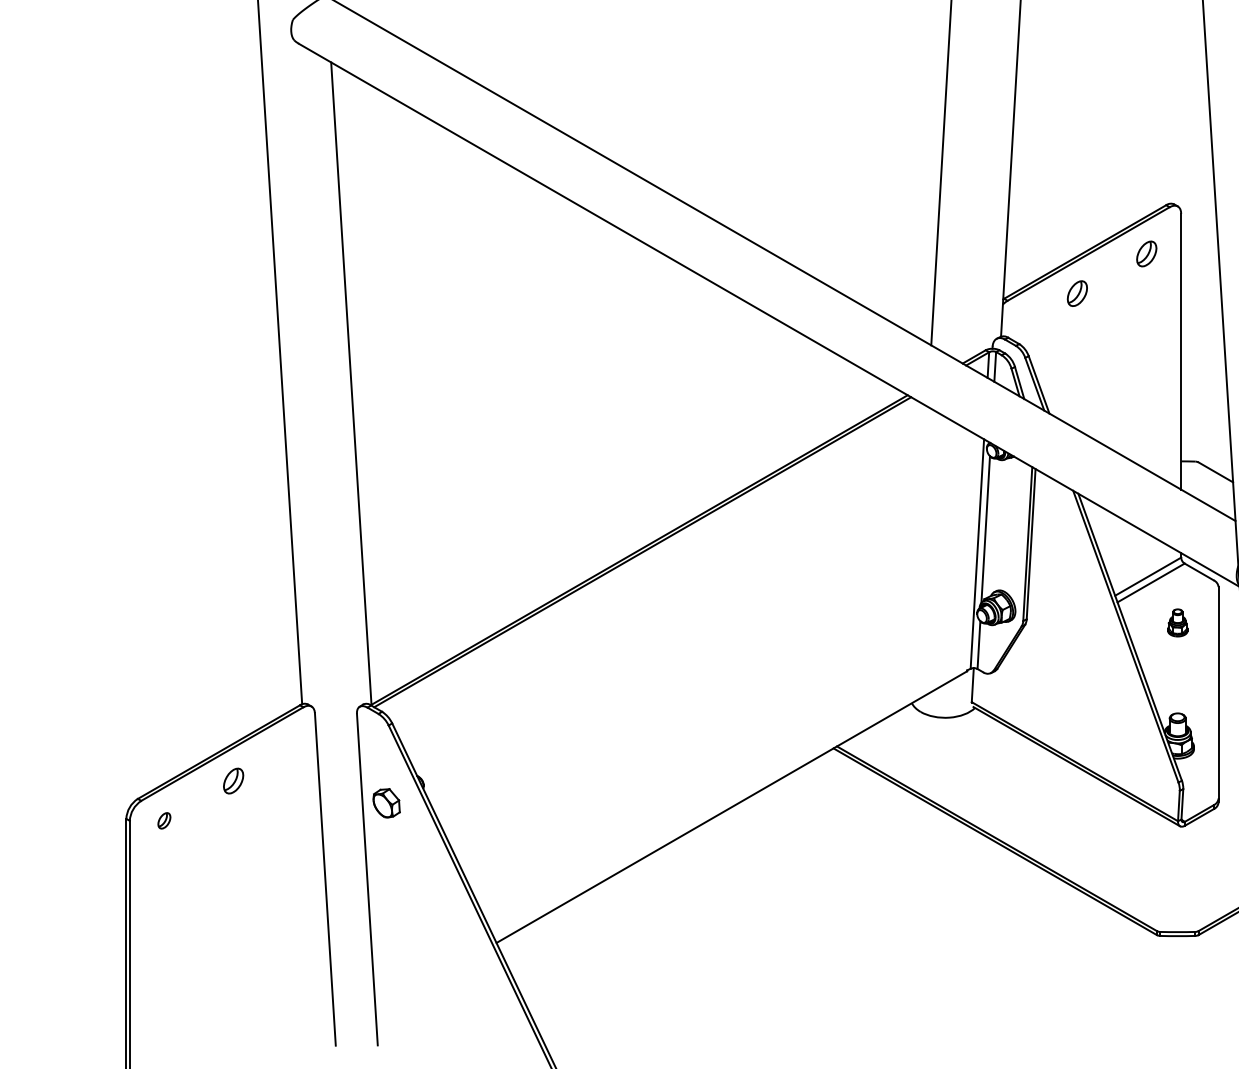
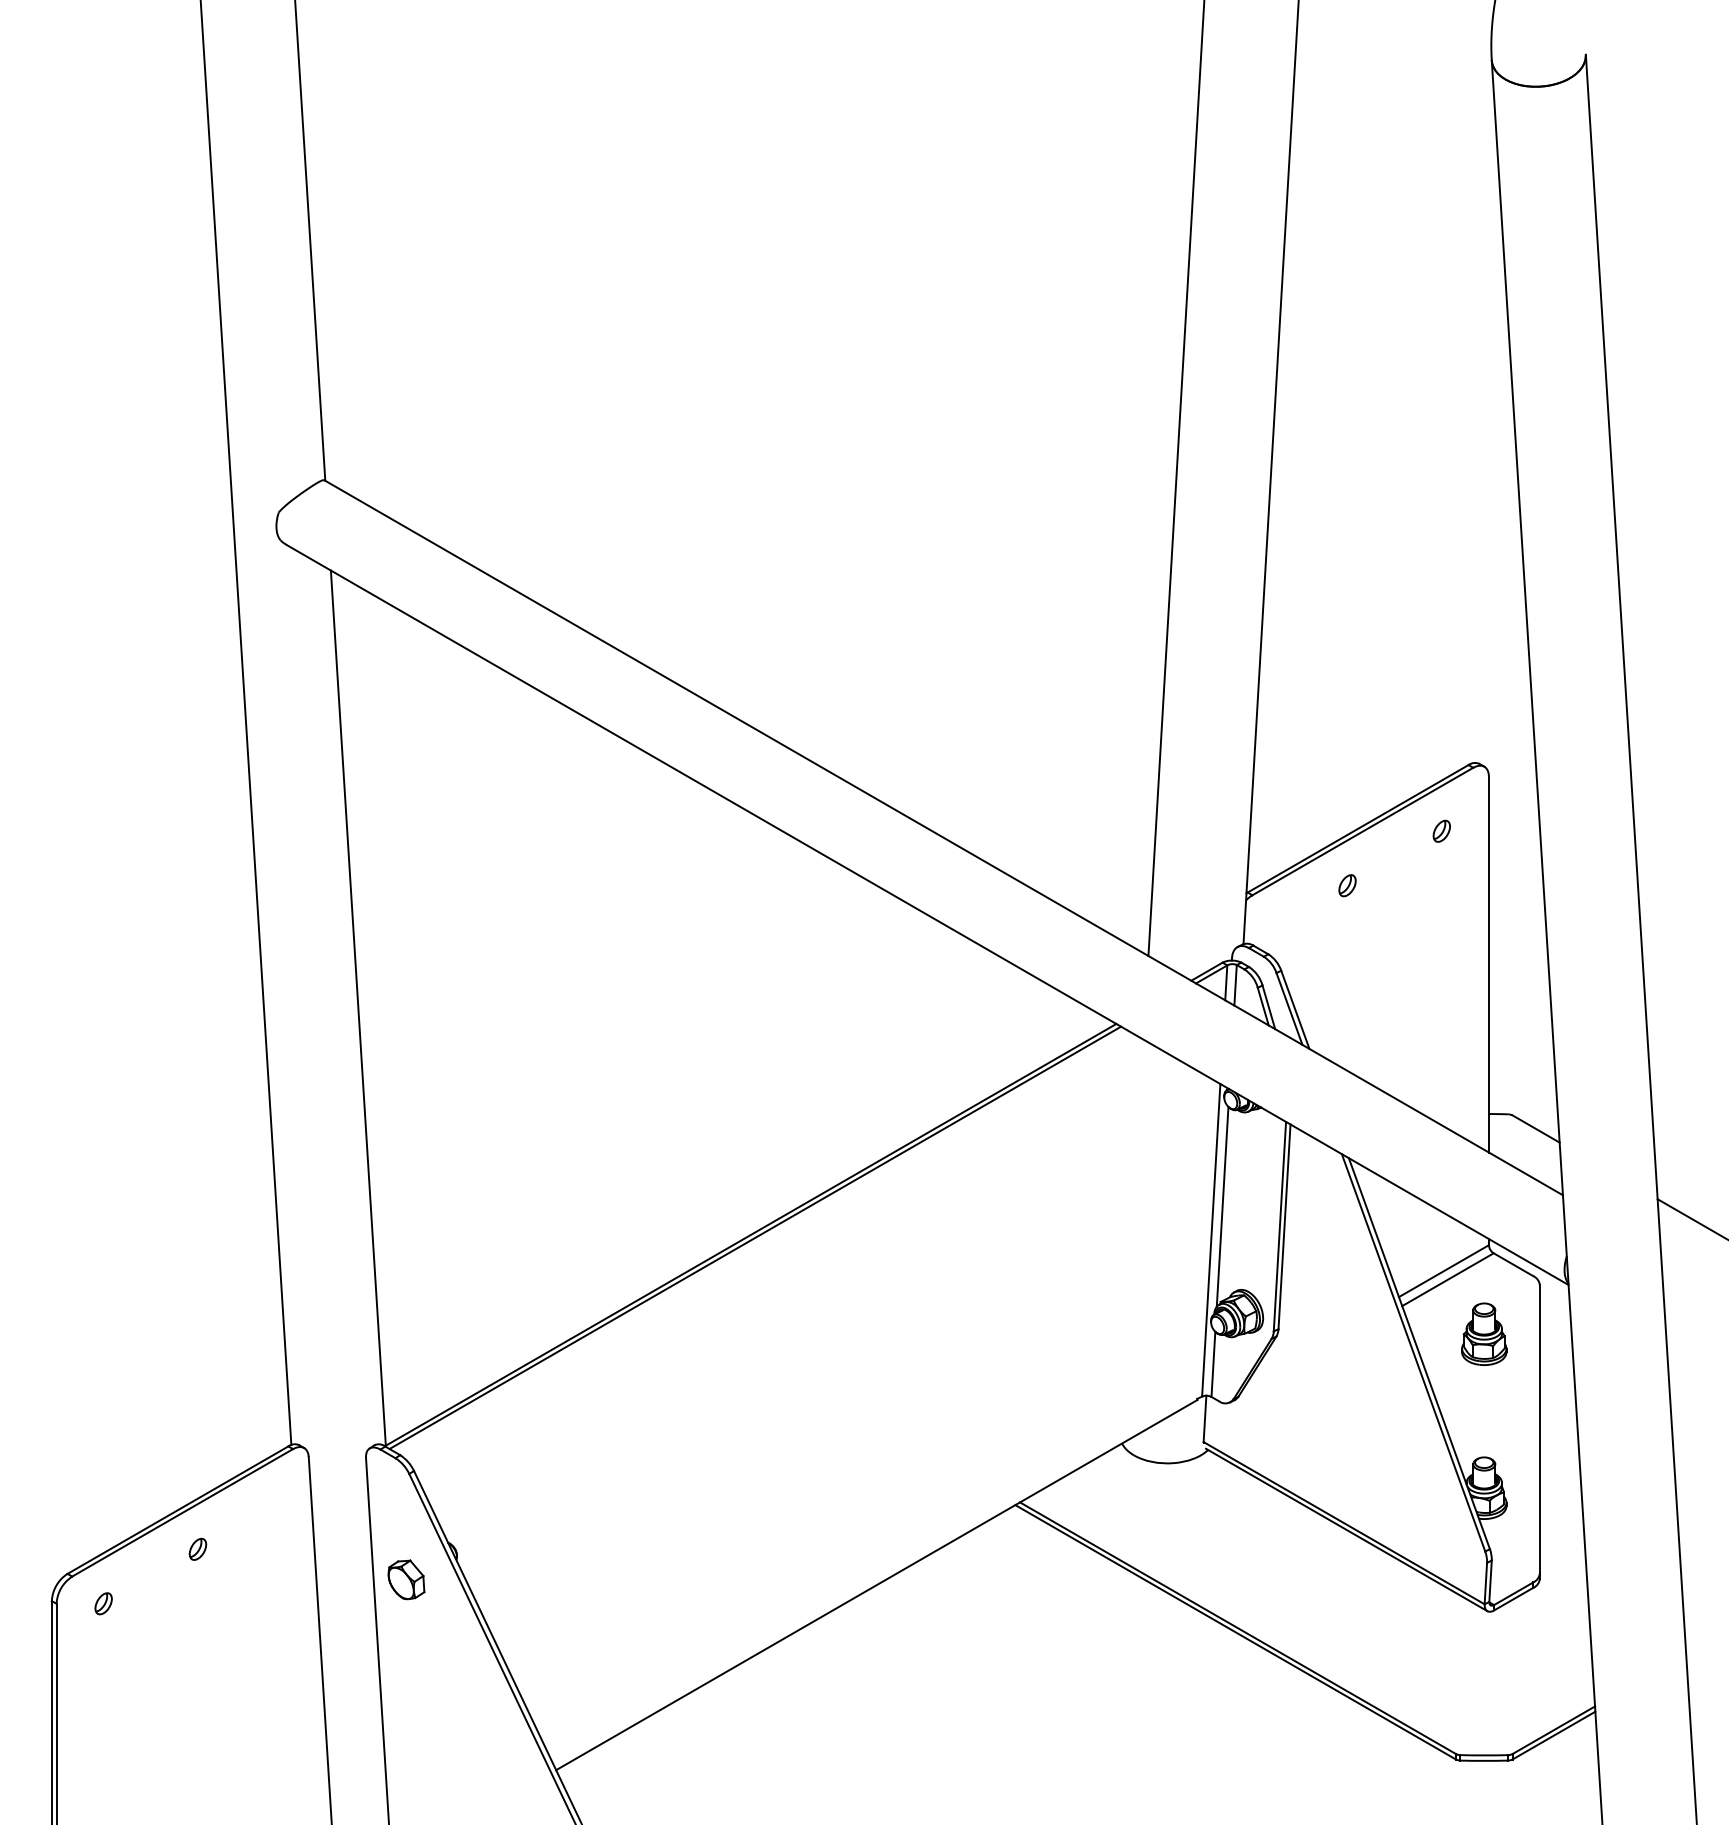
part: (1146, 253) -> (1441, 830), size x0.62
part: (1077, 293) -> (1347, 885), size x0.62
part: (1177, 622) -> (1484, 1333), size x1.67
part: (233, 780) -> (197, 1548), size x0.62

